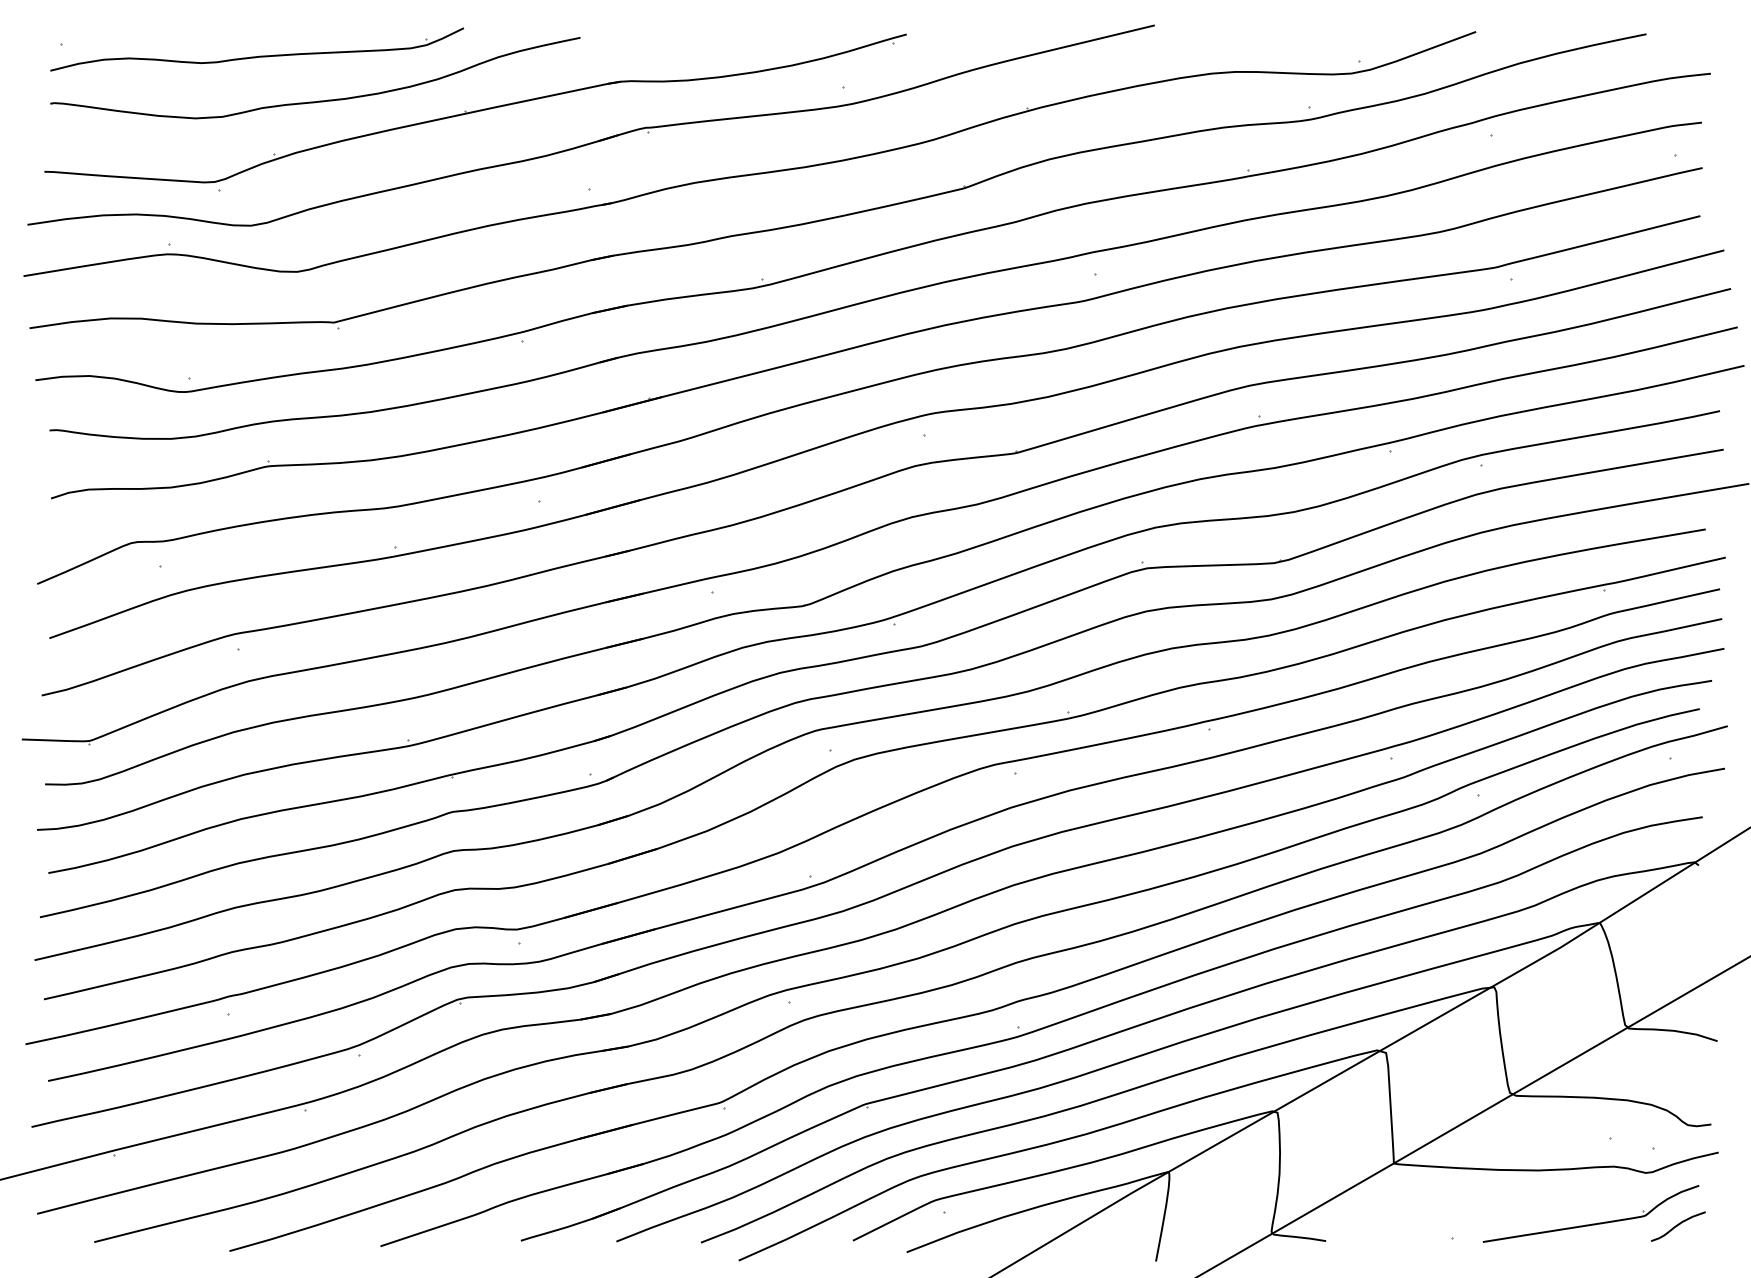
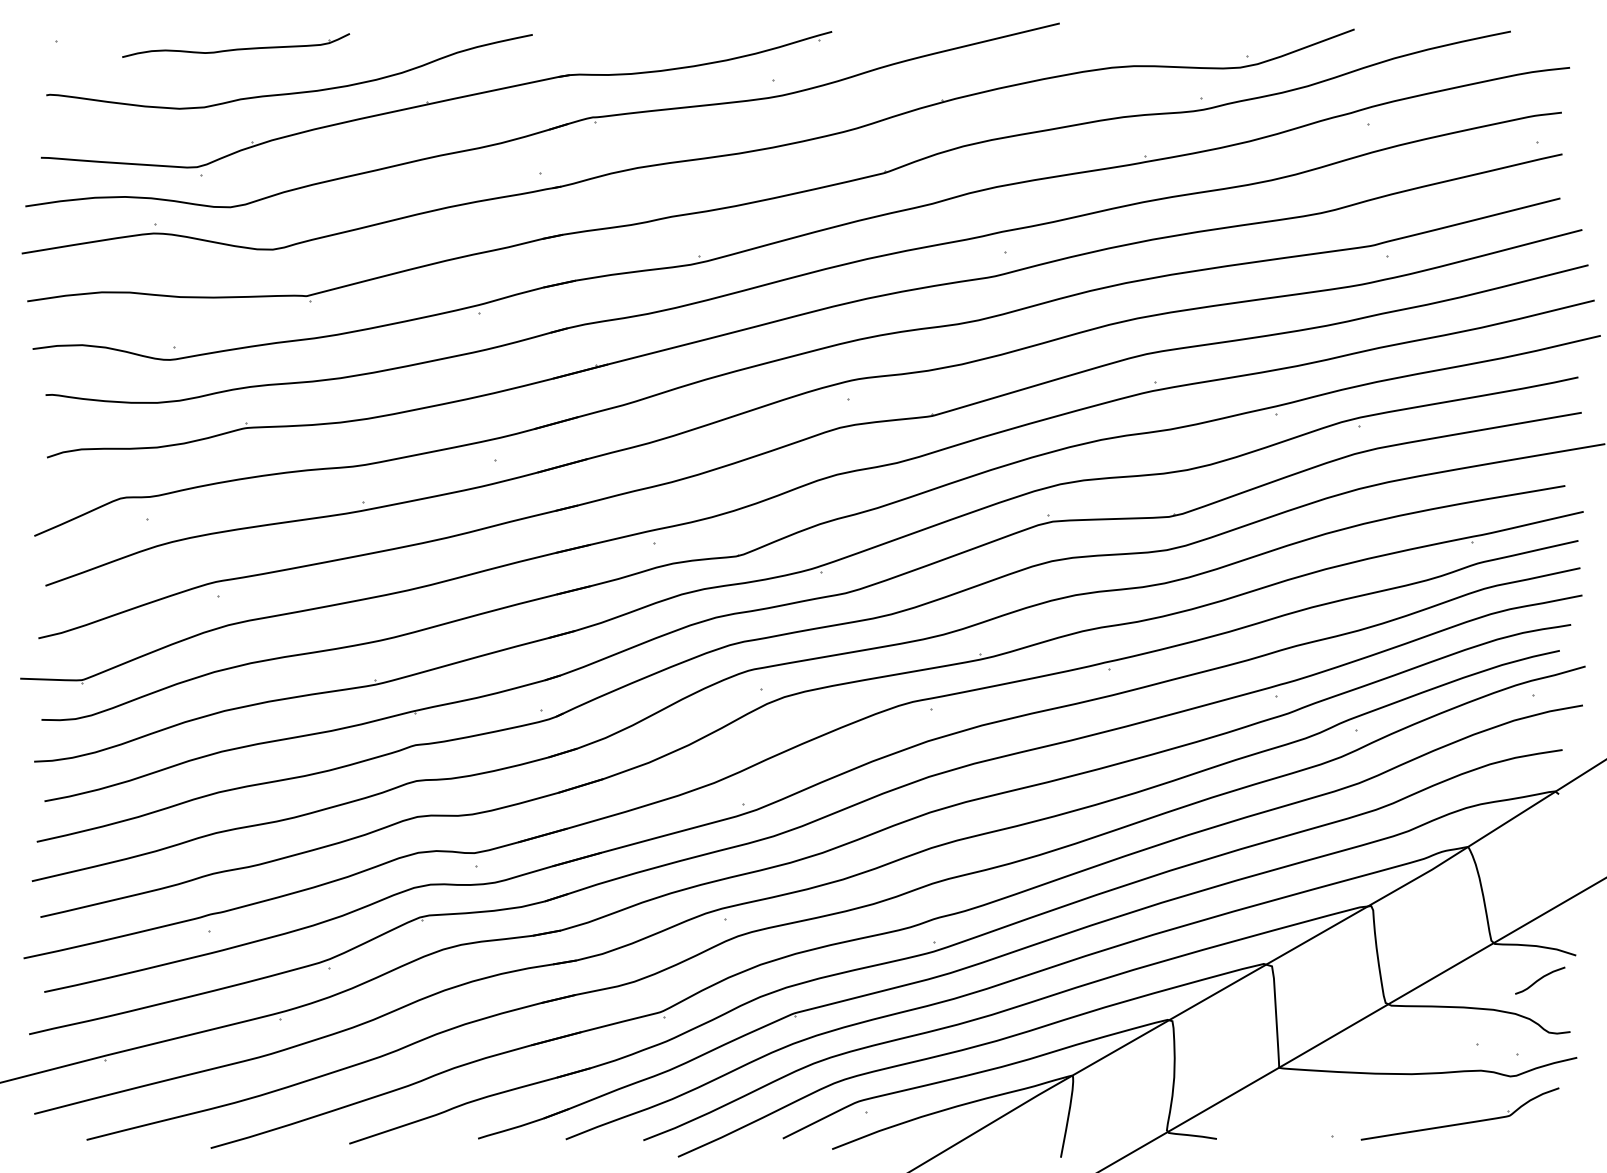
part: (256, 49) -> (235, 45), size x0.6
curve: (1678, 1225) -> (1540, 979), moved

